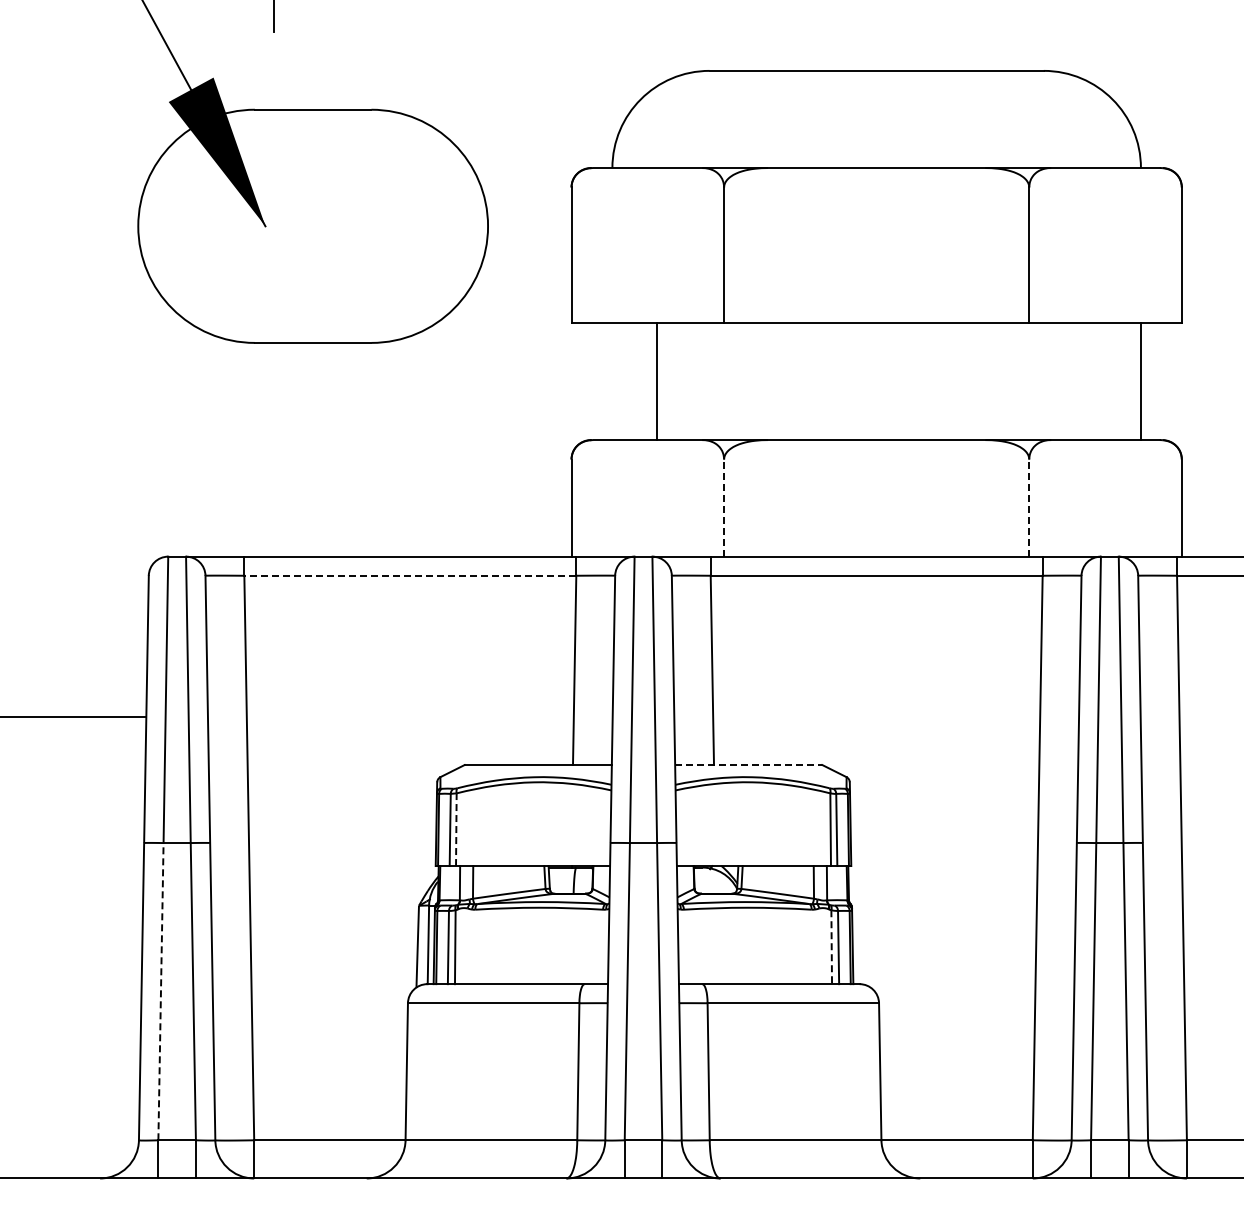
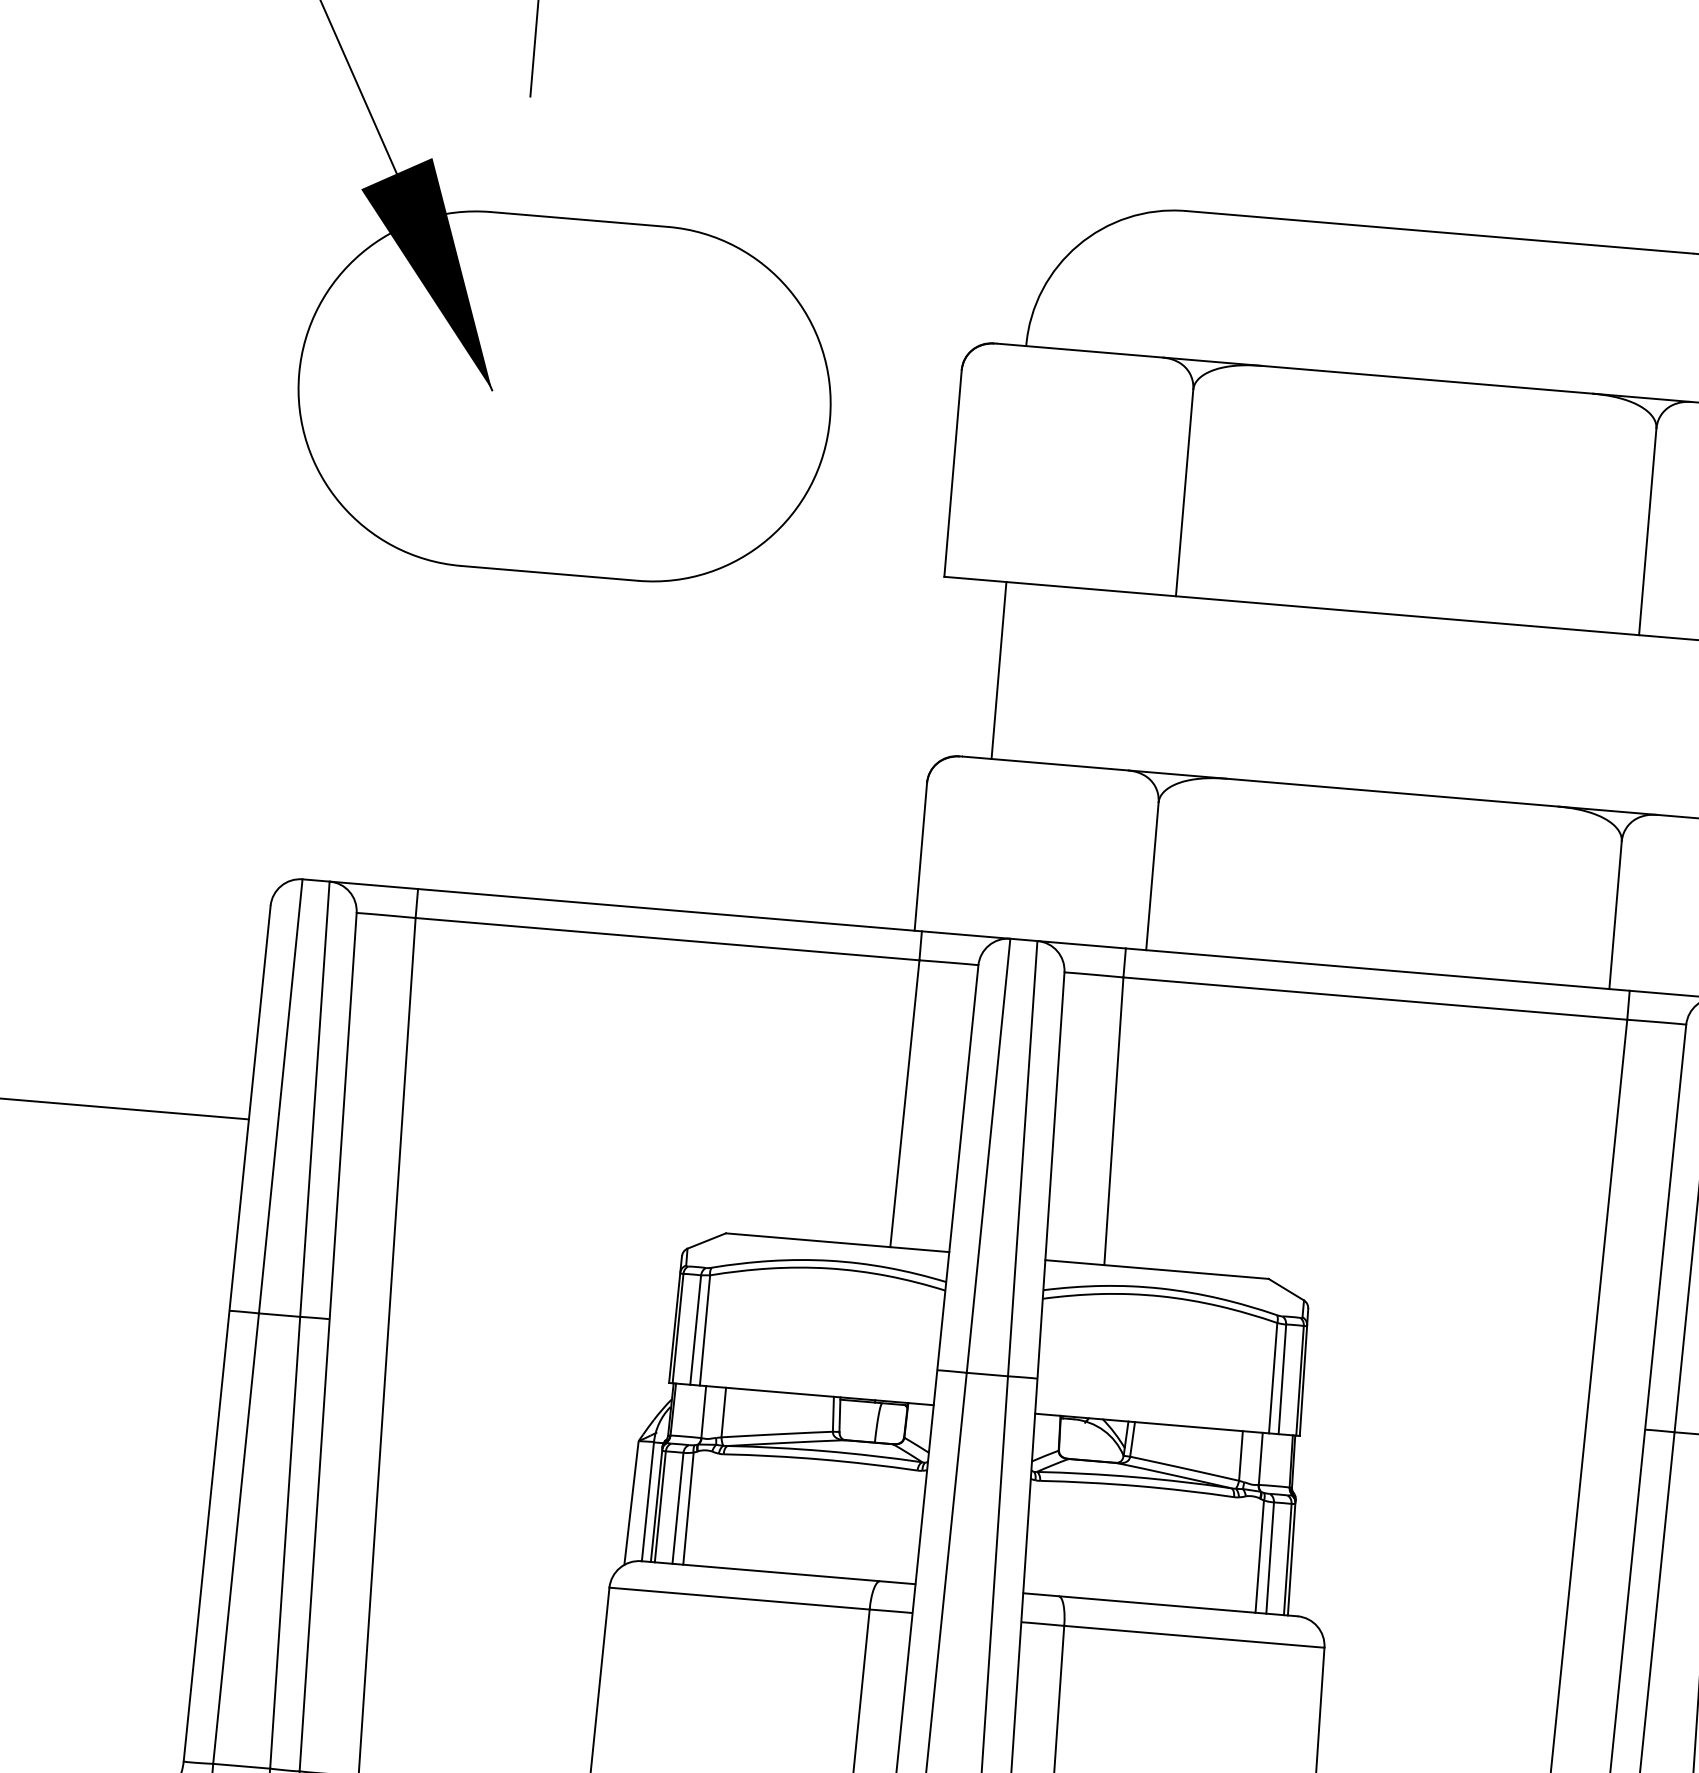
line: (657, 381) -> (999, 670), moved
line: (724, 508) -> (1152, 877), dashed -> solid
line: (1029, 508) -> (1615, 915), dashed -> solid
line: (410, 575) -> (667, 938), dashed -> solid
line: (748, 765) -> (1156, 1270), dashed -> solid
line: (456, 829) -> (705, 1330), dashed -> solid
line: (831, 947) -> (1259, 1557), dashed -> solid
line: (160, 991) -> (235, 1538), dashed -> solid

